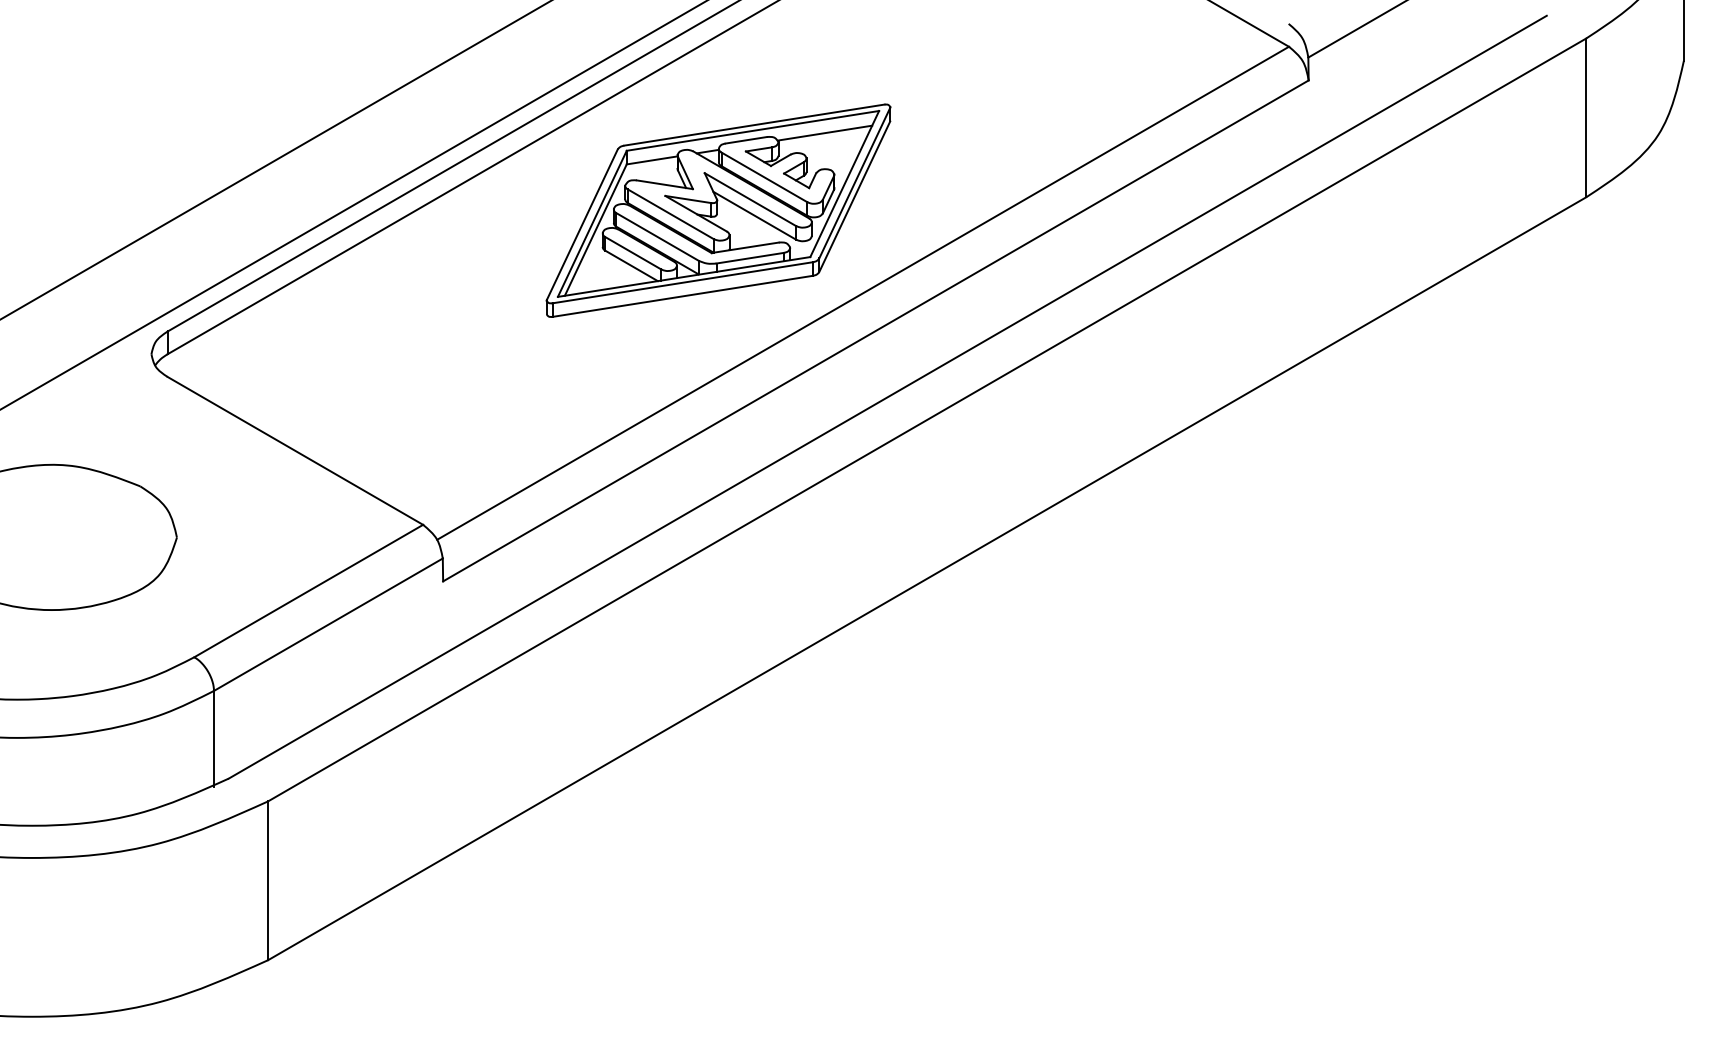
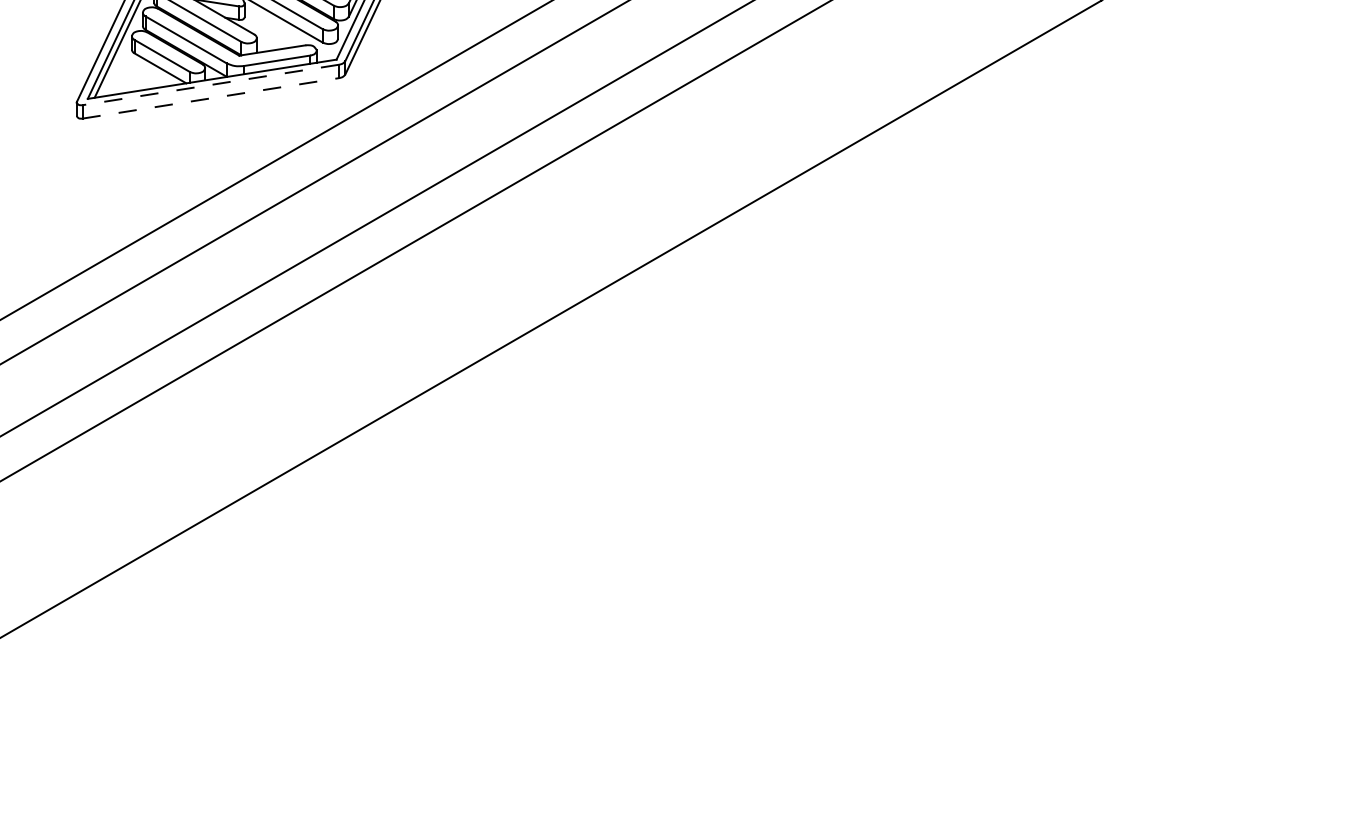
line: (682, 282) -> (210, 84), solid -> dashed
line: (682, 296) -> (210, 98), solid -> dashed

